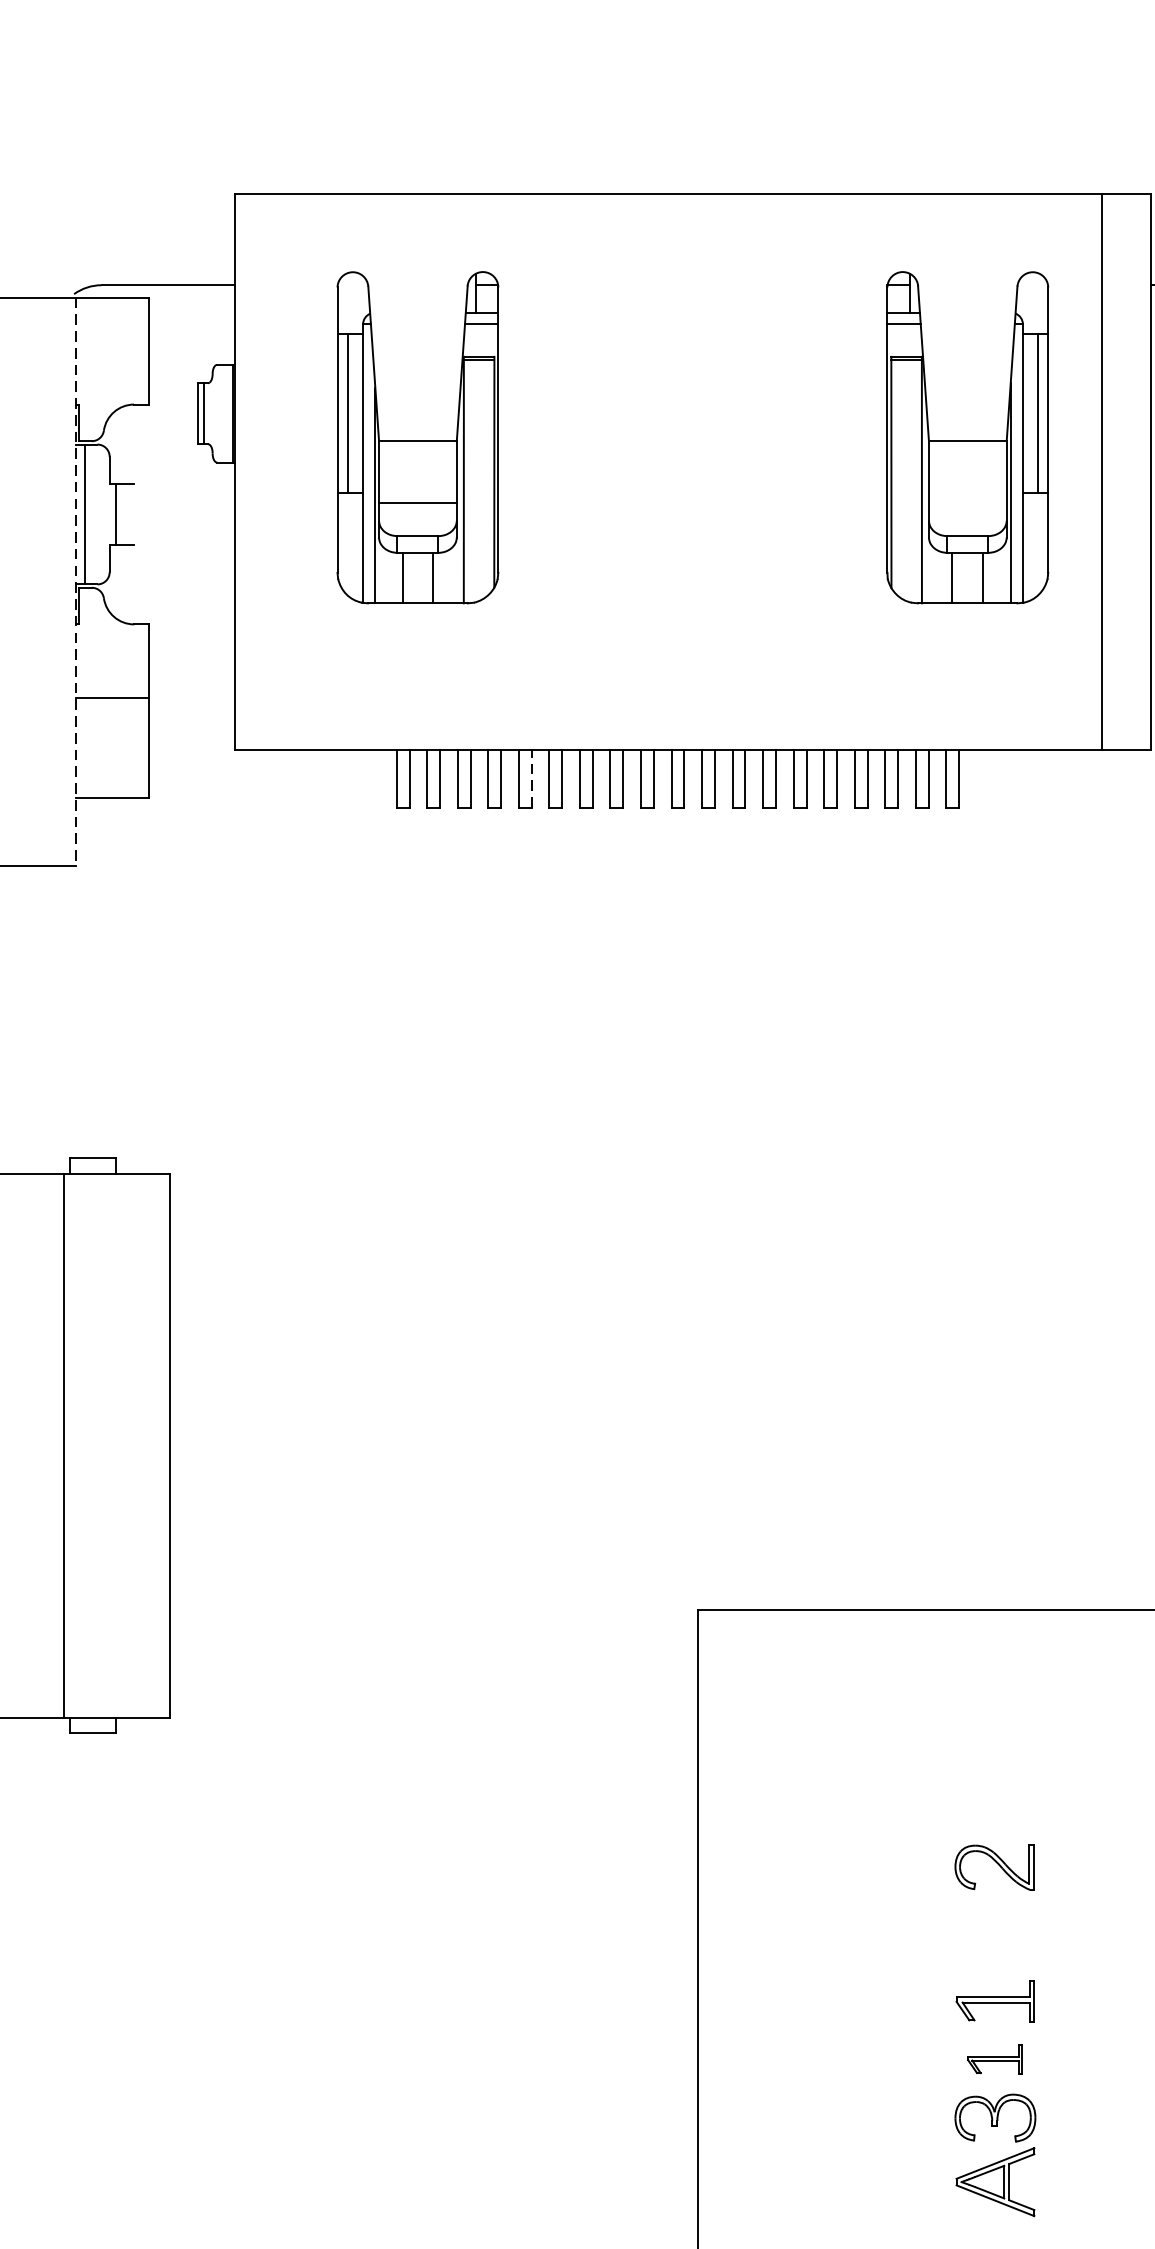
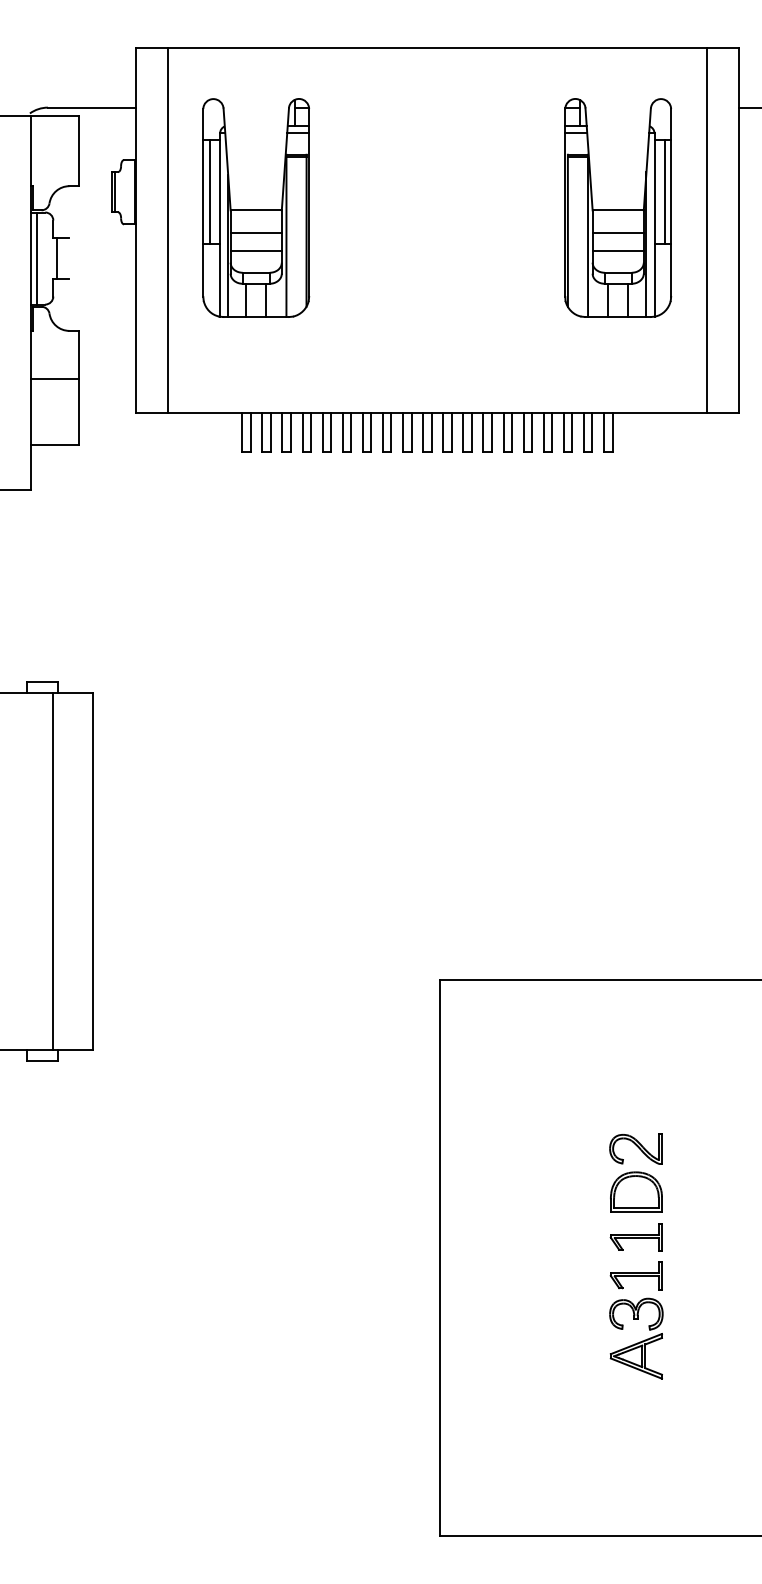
line: (283, 471) -> (167, 230), added
line: (416, 476) -> (255, 233), added
line: (966, 476) -> (617, 233), added
line: (966, 503) -> (617, 251), added
line: (76, 581) -> (31, 302), dashed -> solid
line: (532, 777) -> (331, 431), dashed -> solid
line: (64, 1445) -> (53, 871), moved
part: (995, 1931) -> (636, 1191), added
part: (994, 2059) -> (635, 1275), size x1.43

